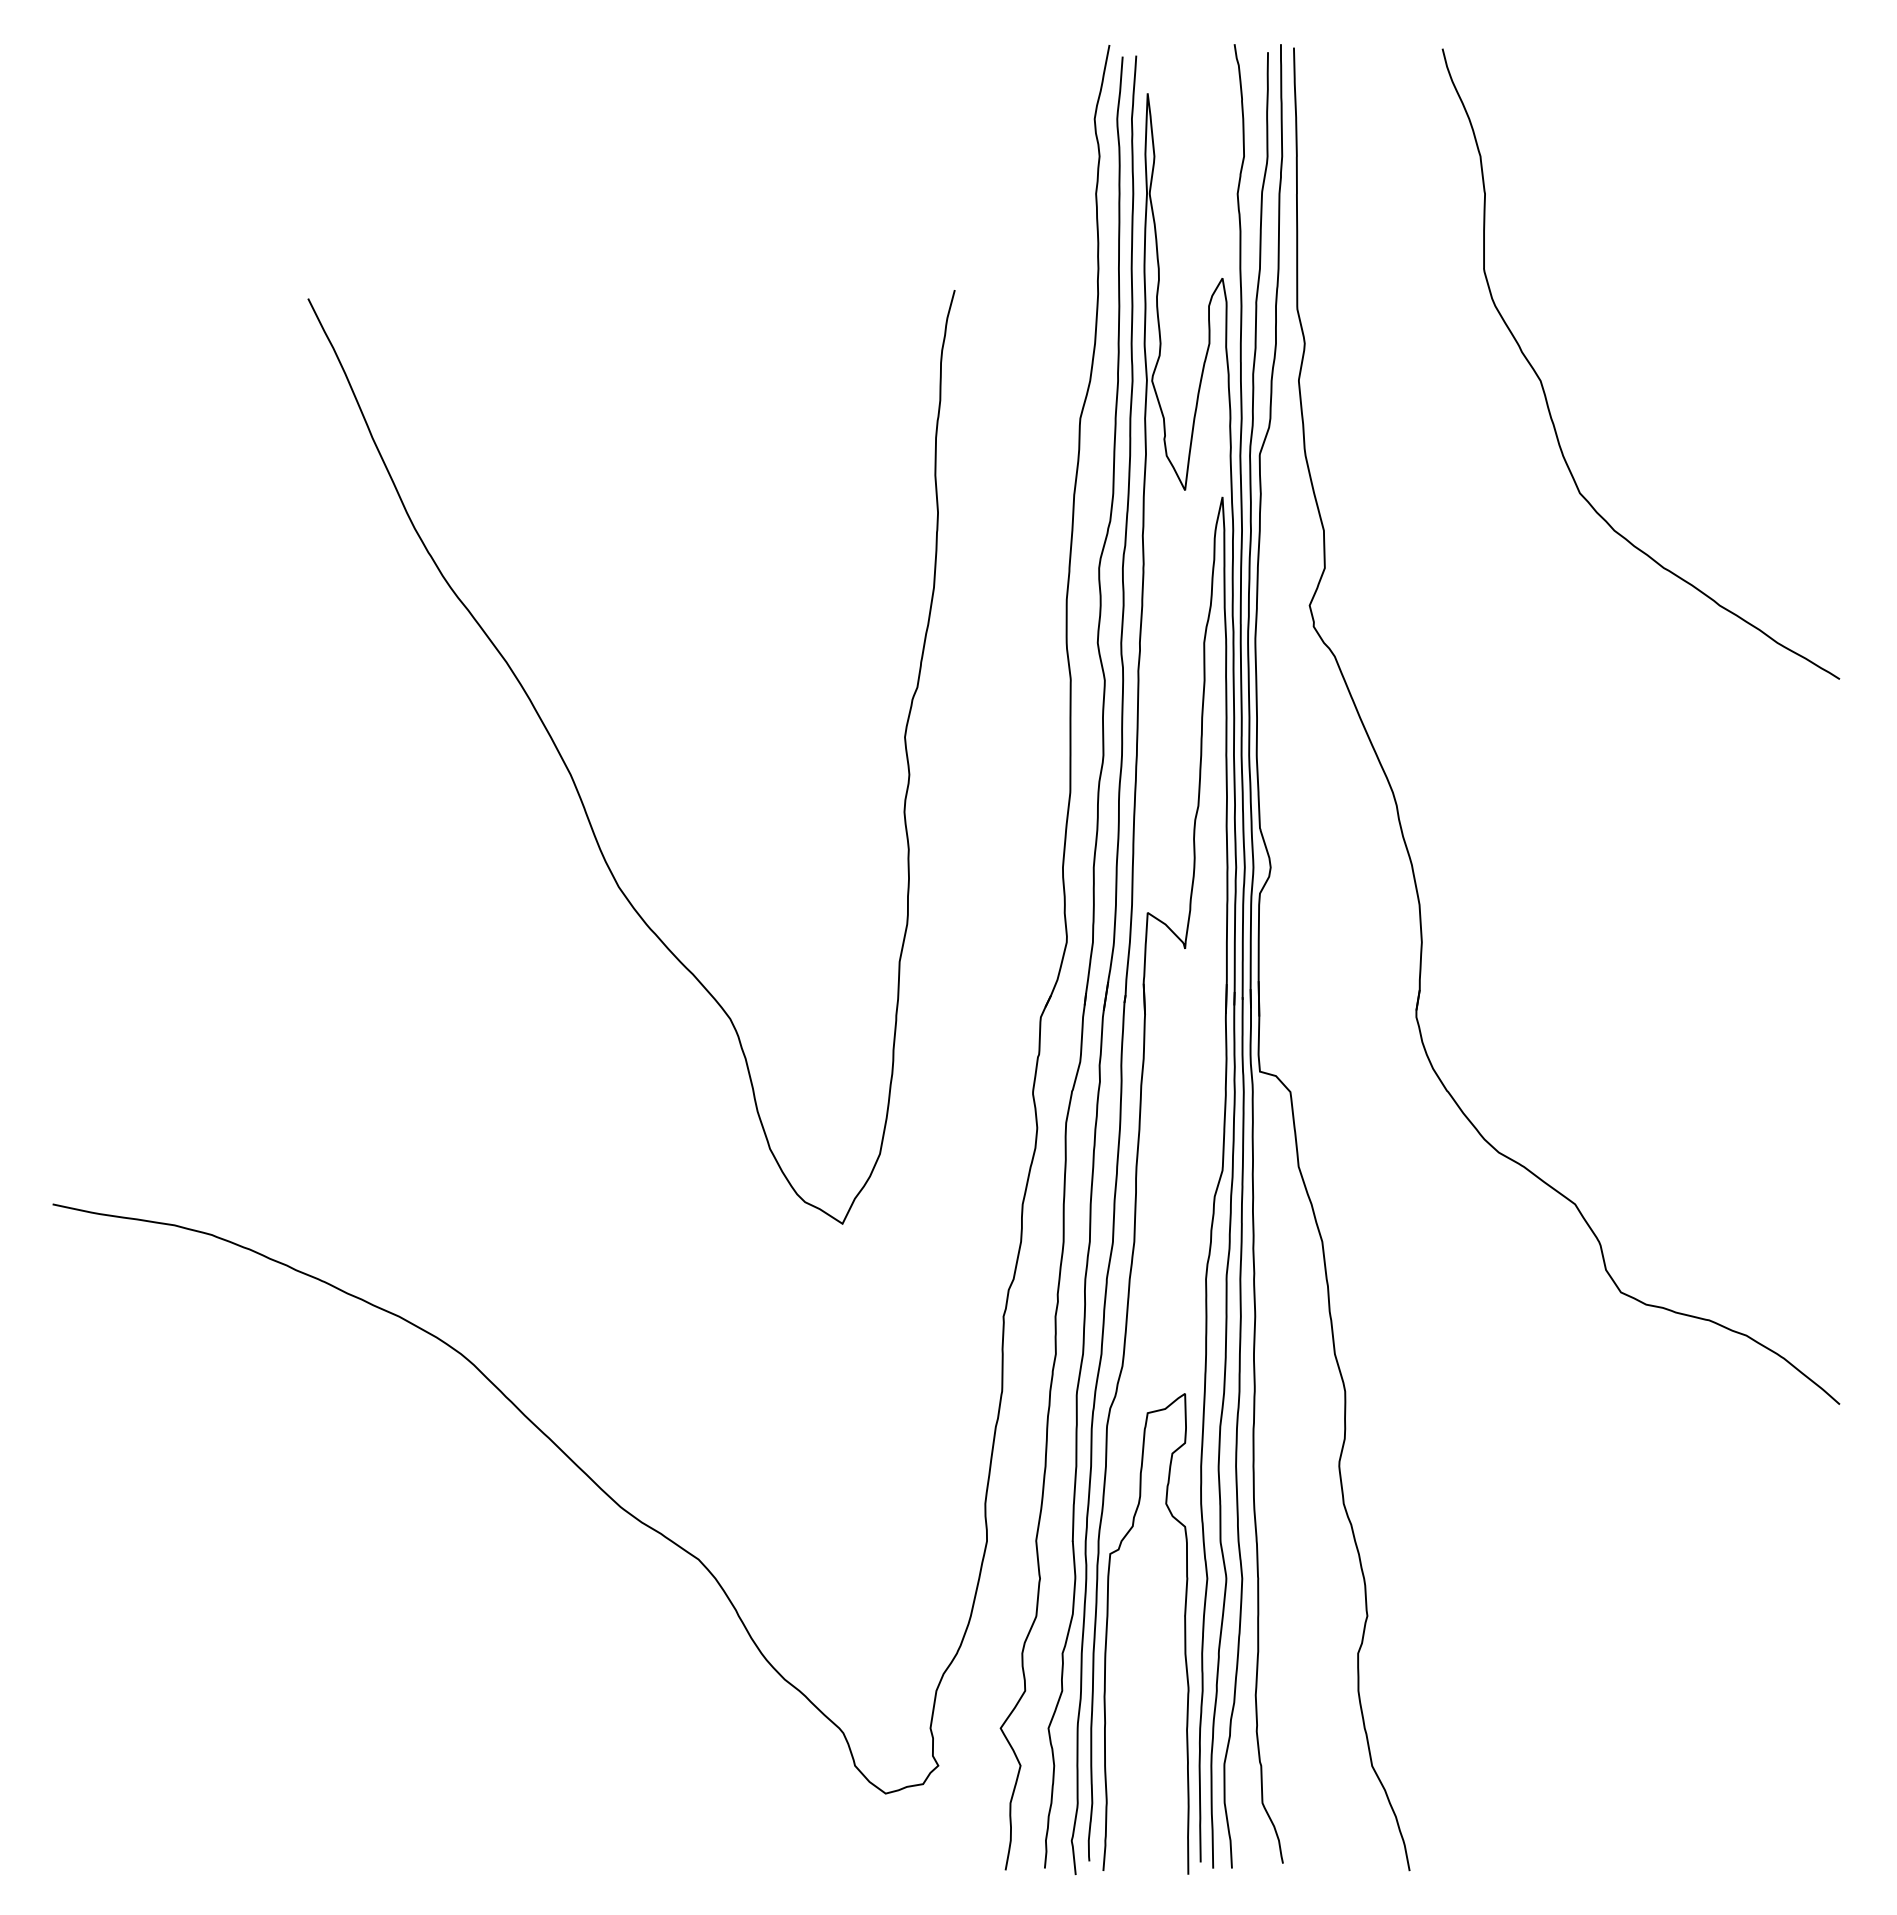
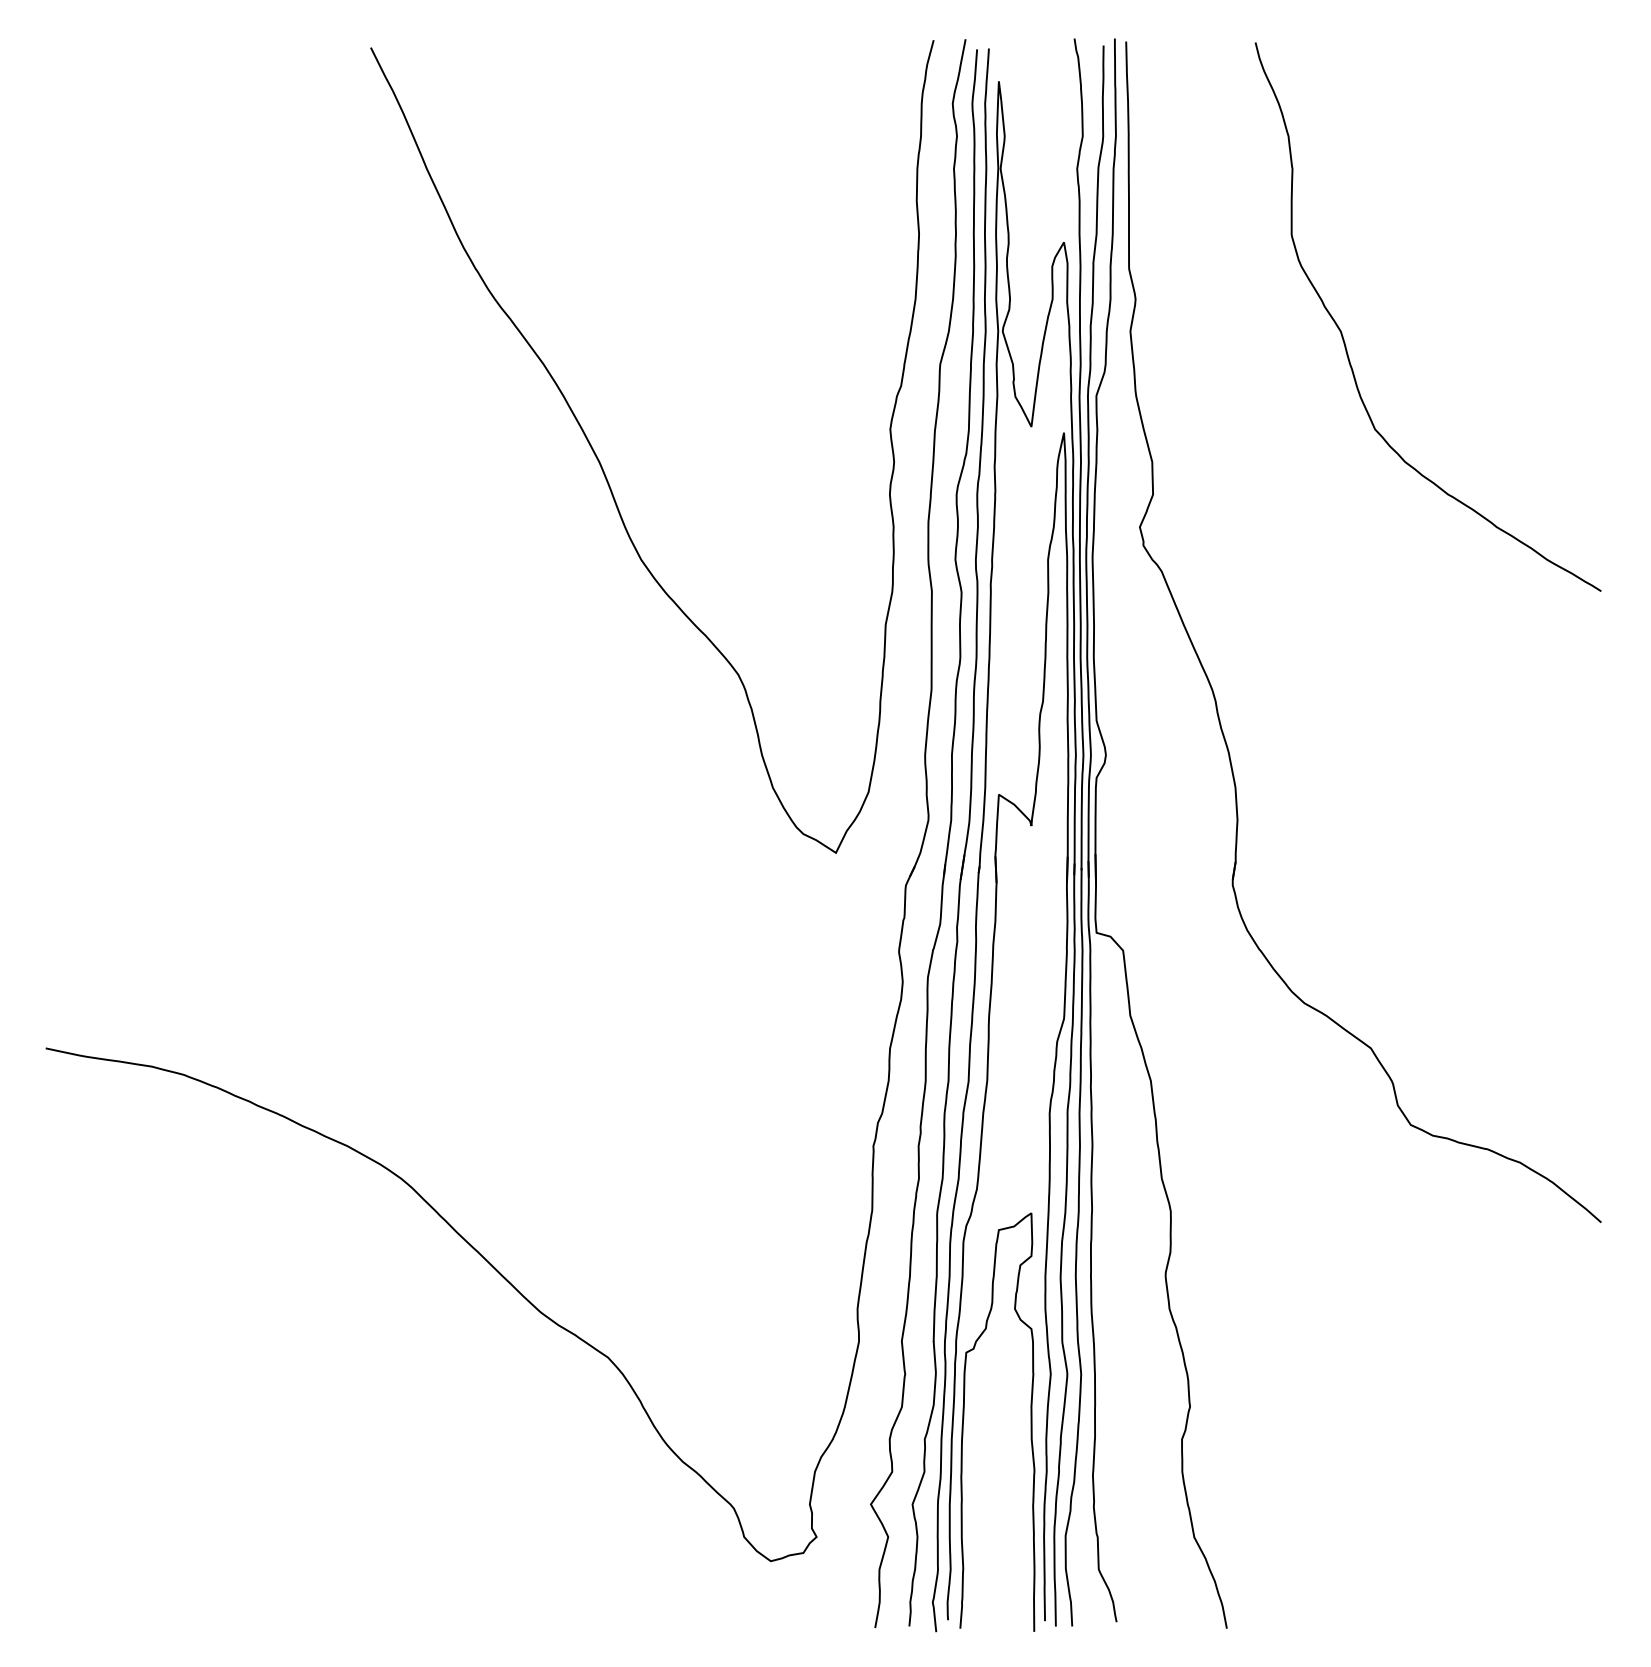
curve: (574, 780) -> (602, 467), moved

